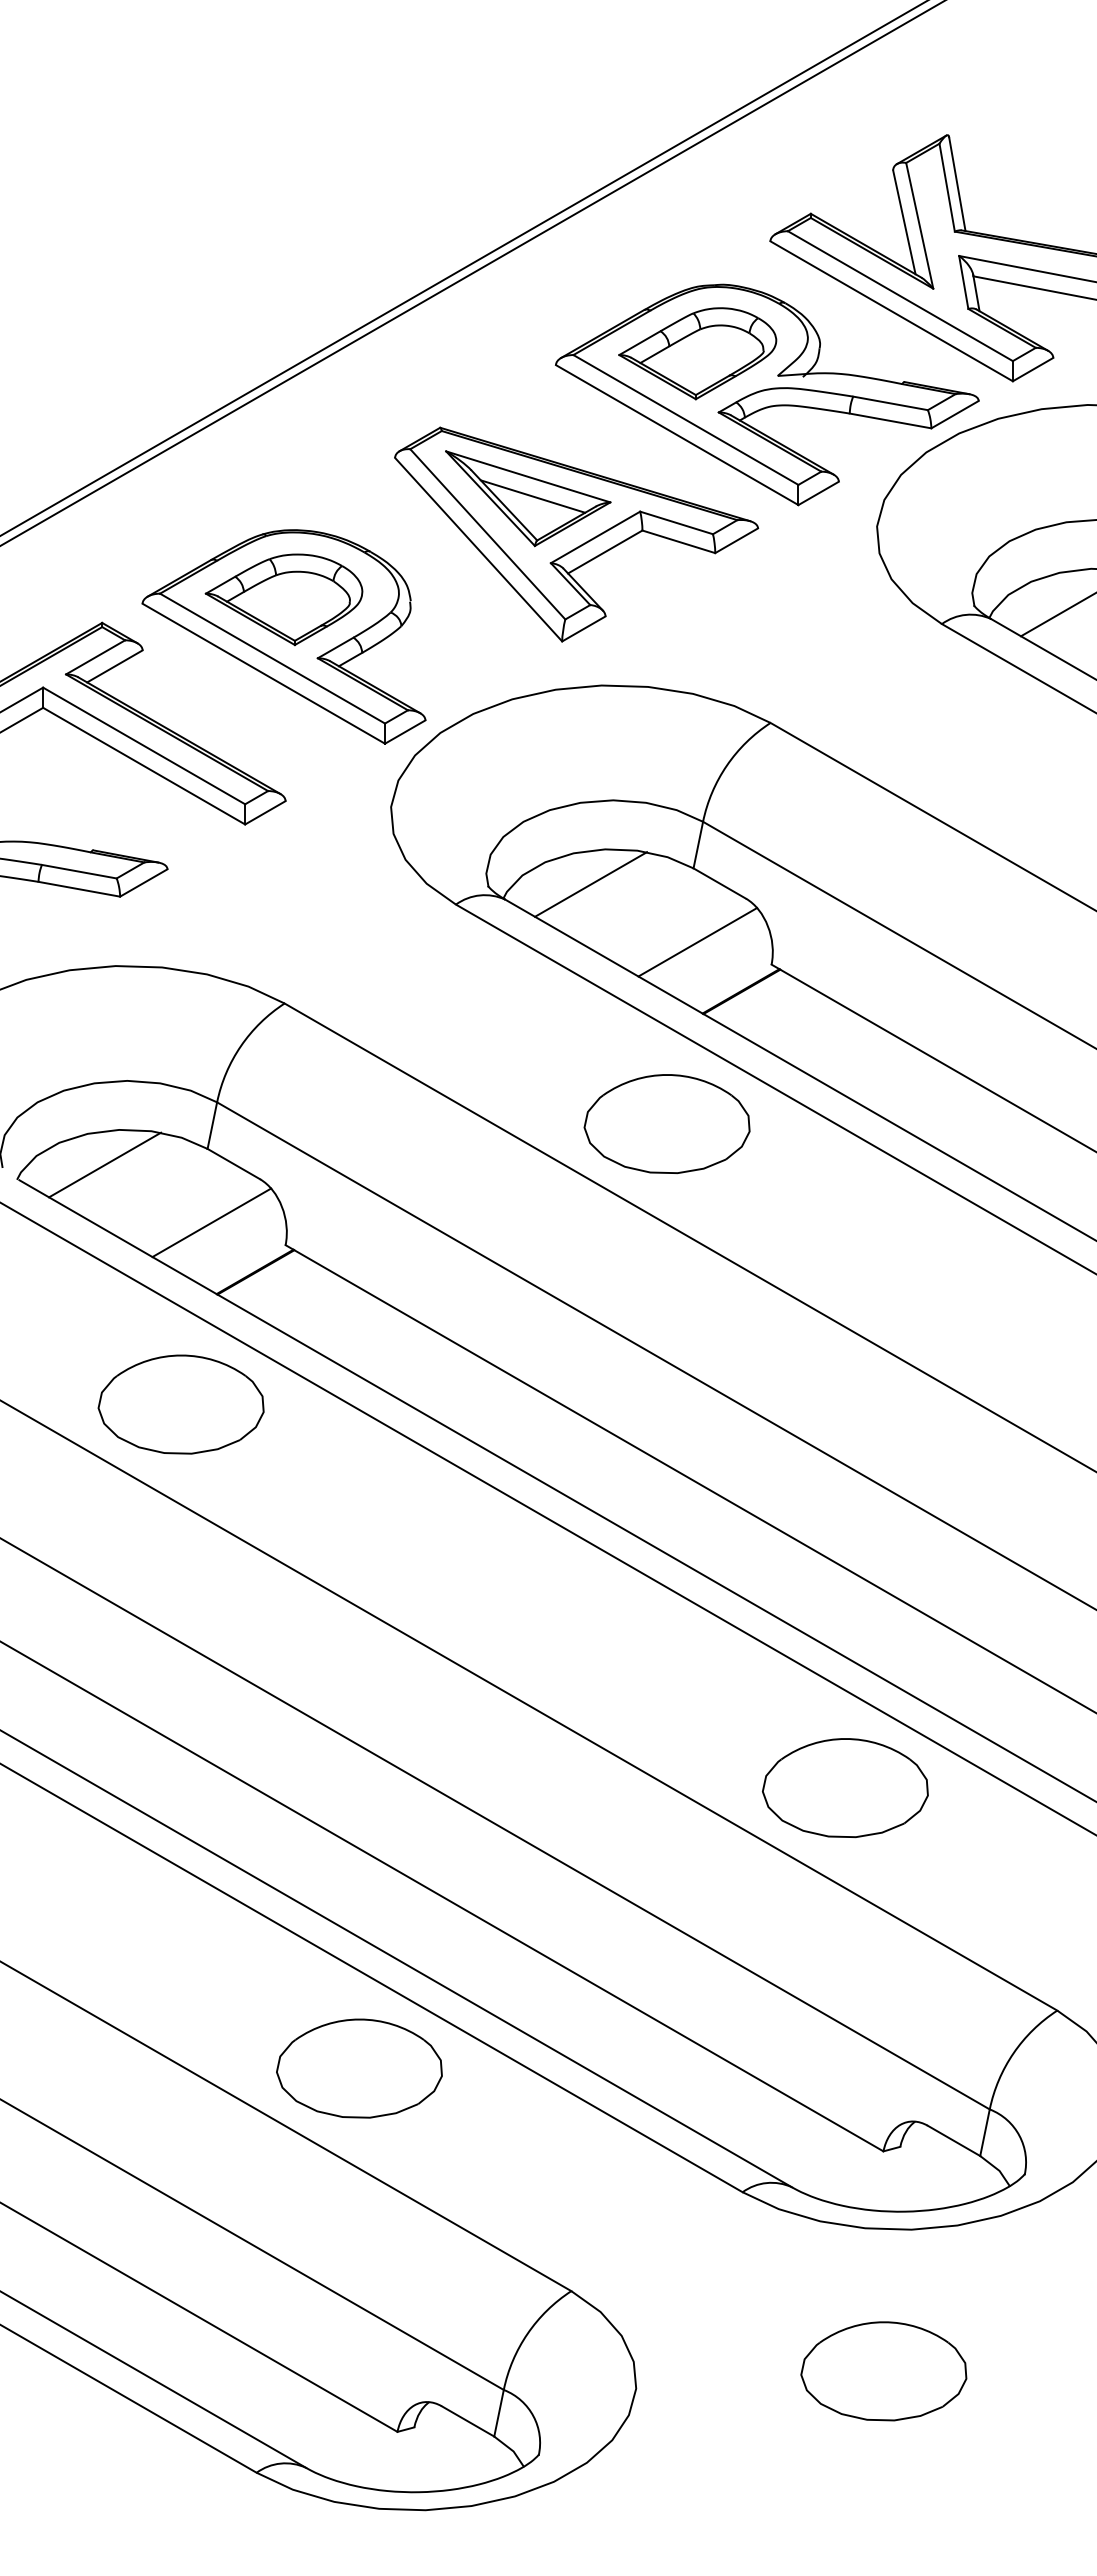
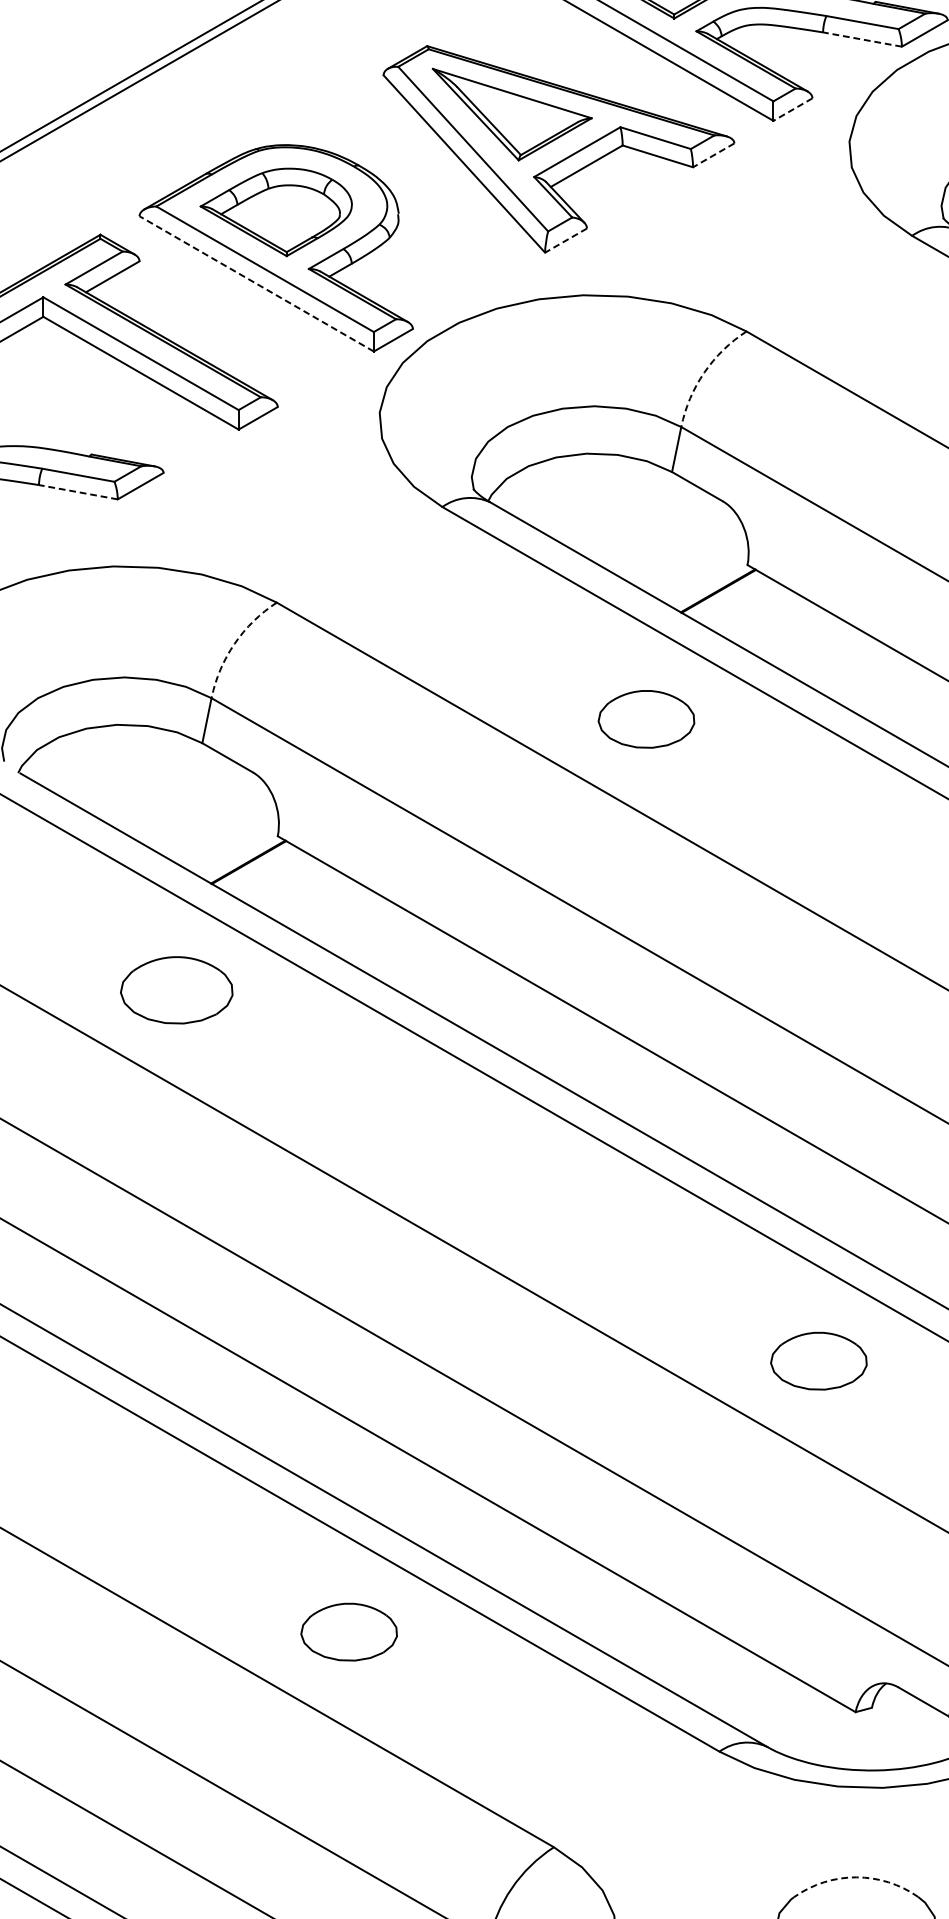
line: (890, 420) -> (862, 39), solid -> dashed
line: (818, 493) -> (792, 109), solid -> dashed
line: (532, 496) -> (516, 112), removed
line: (736, 540) -> (713, 155), solid -> dashed
line: (583, 629) -> (565, 241), solid -> dashed
line: (263, 673) -> (256, 283), solid -> dashed
arc: (726, 765) -> (703, 372), solid -> dashed
line: (591, 884) -> (573, 487), removed
line: (78, 889) -> (77, 492), solid -> dashed
line: (697, 942) -> (675, 543), removed
arc: (240, 1046) -> (234, 644), solid -> dashed
part: (666, 1124) -> (645, 719), size x0.6
line: (105, 1164) -> (103, 758), removed
line: (211, 1222) -> (206, 814), removed
part: (180, 1404) -> (176, 990), size x0.7
part: (845, 1788) -> (818, 1361), size x0.6
part: (359, 2068) -> (349, 1632), size x0.6
arc: (884, 2322) -> (856, 1877), solid -> dashed

